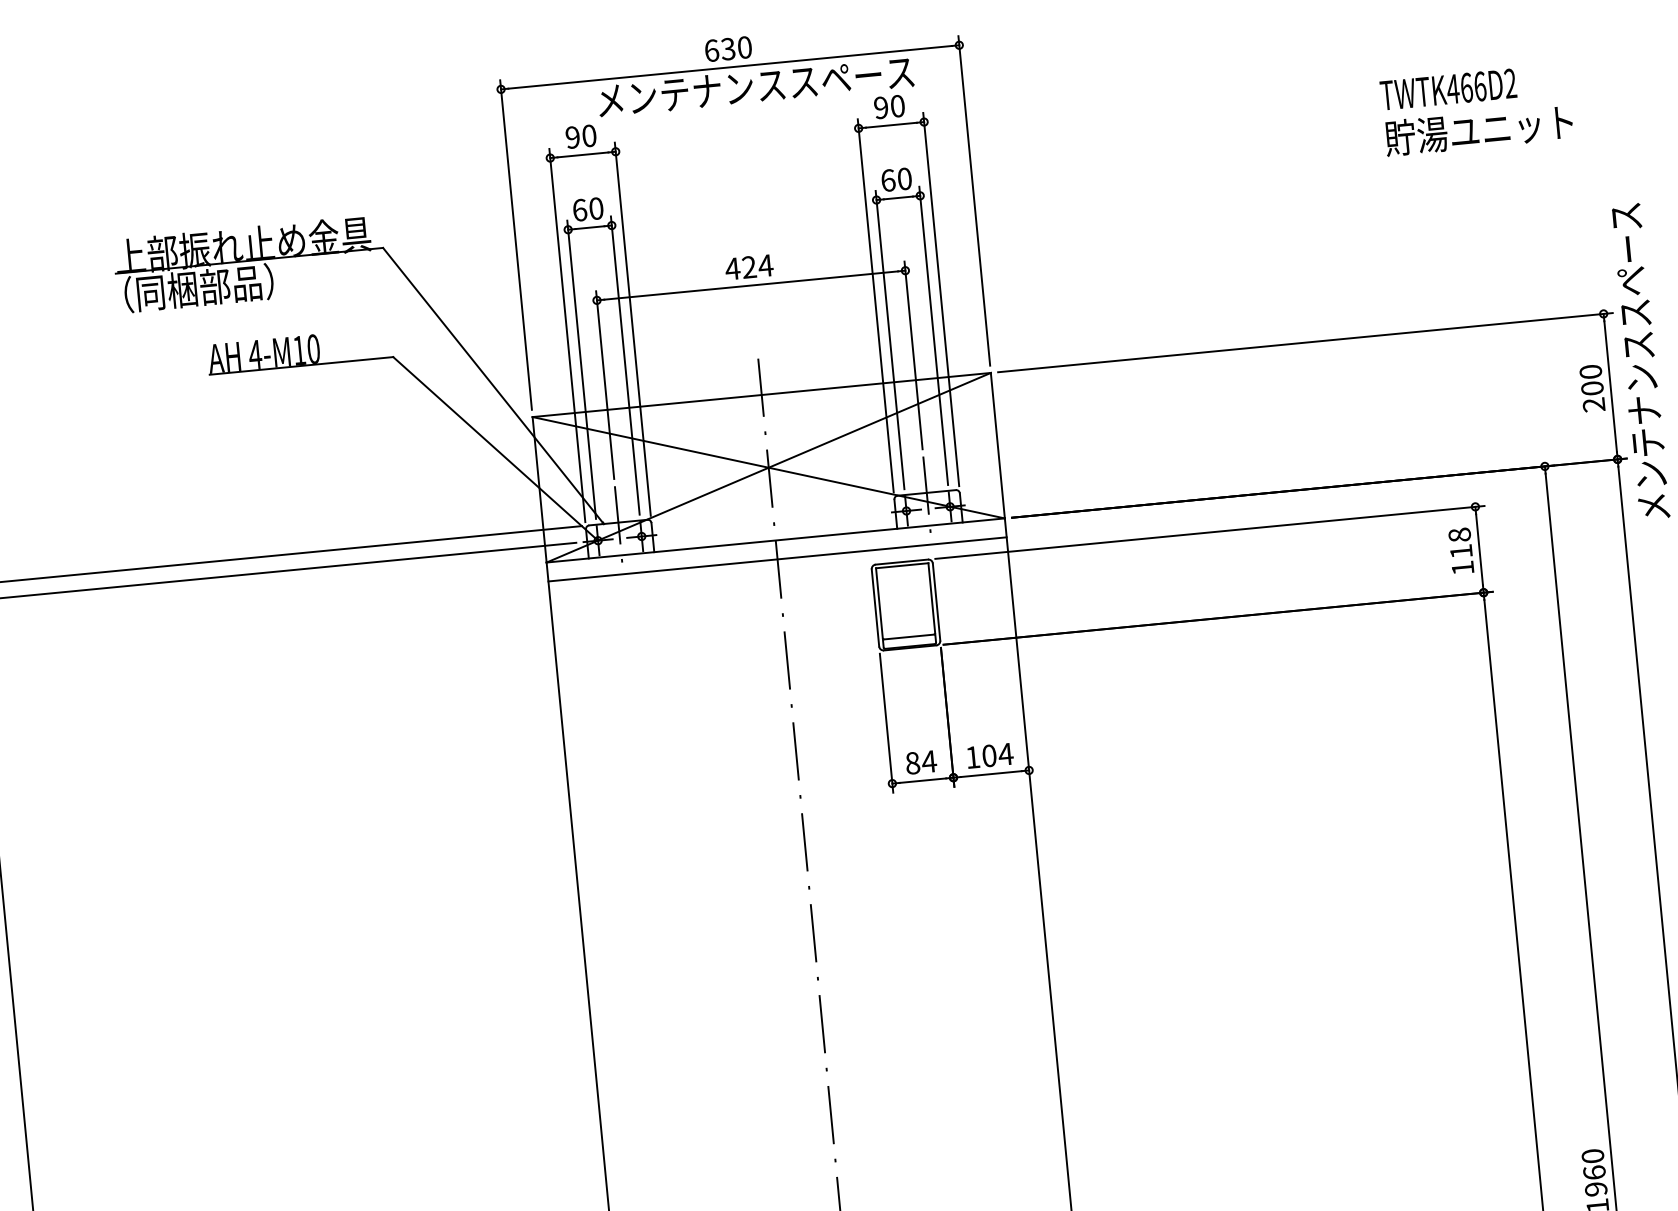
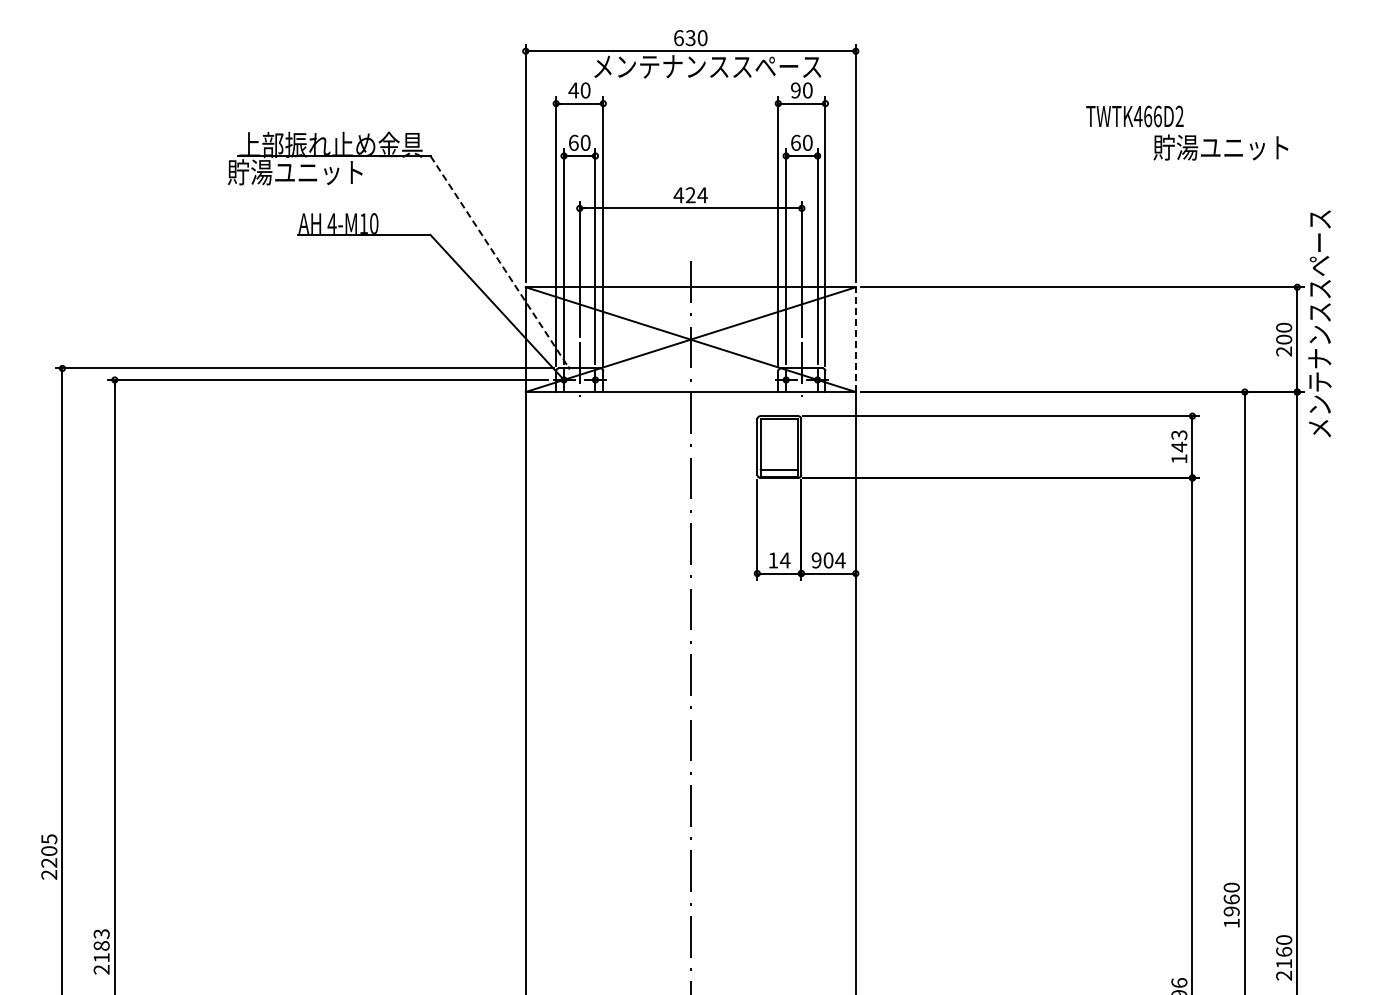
text: (1447, 89) -> (1134, 116), moved
text: (572, 137) -> (573, 90), 90 -> 40
text: (196, 287) -> (294, 171), （同梱部品） -> 貯湯ユニット
line: (492, 386) -> (499, 262), solid -> dashed
line: (997, 445) -> (855, 339), solid -> dashed
text: (1460, 543) -> (1179, 441), 118 -> 143
line: (777, 559) -> (690, 405), removed
text: (972, 757) -> (816, 560), 104 -> 904
text: (913, 763) -> (773, 560), 84 -> 14

